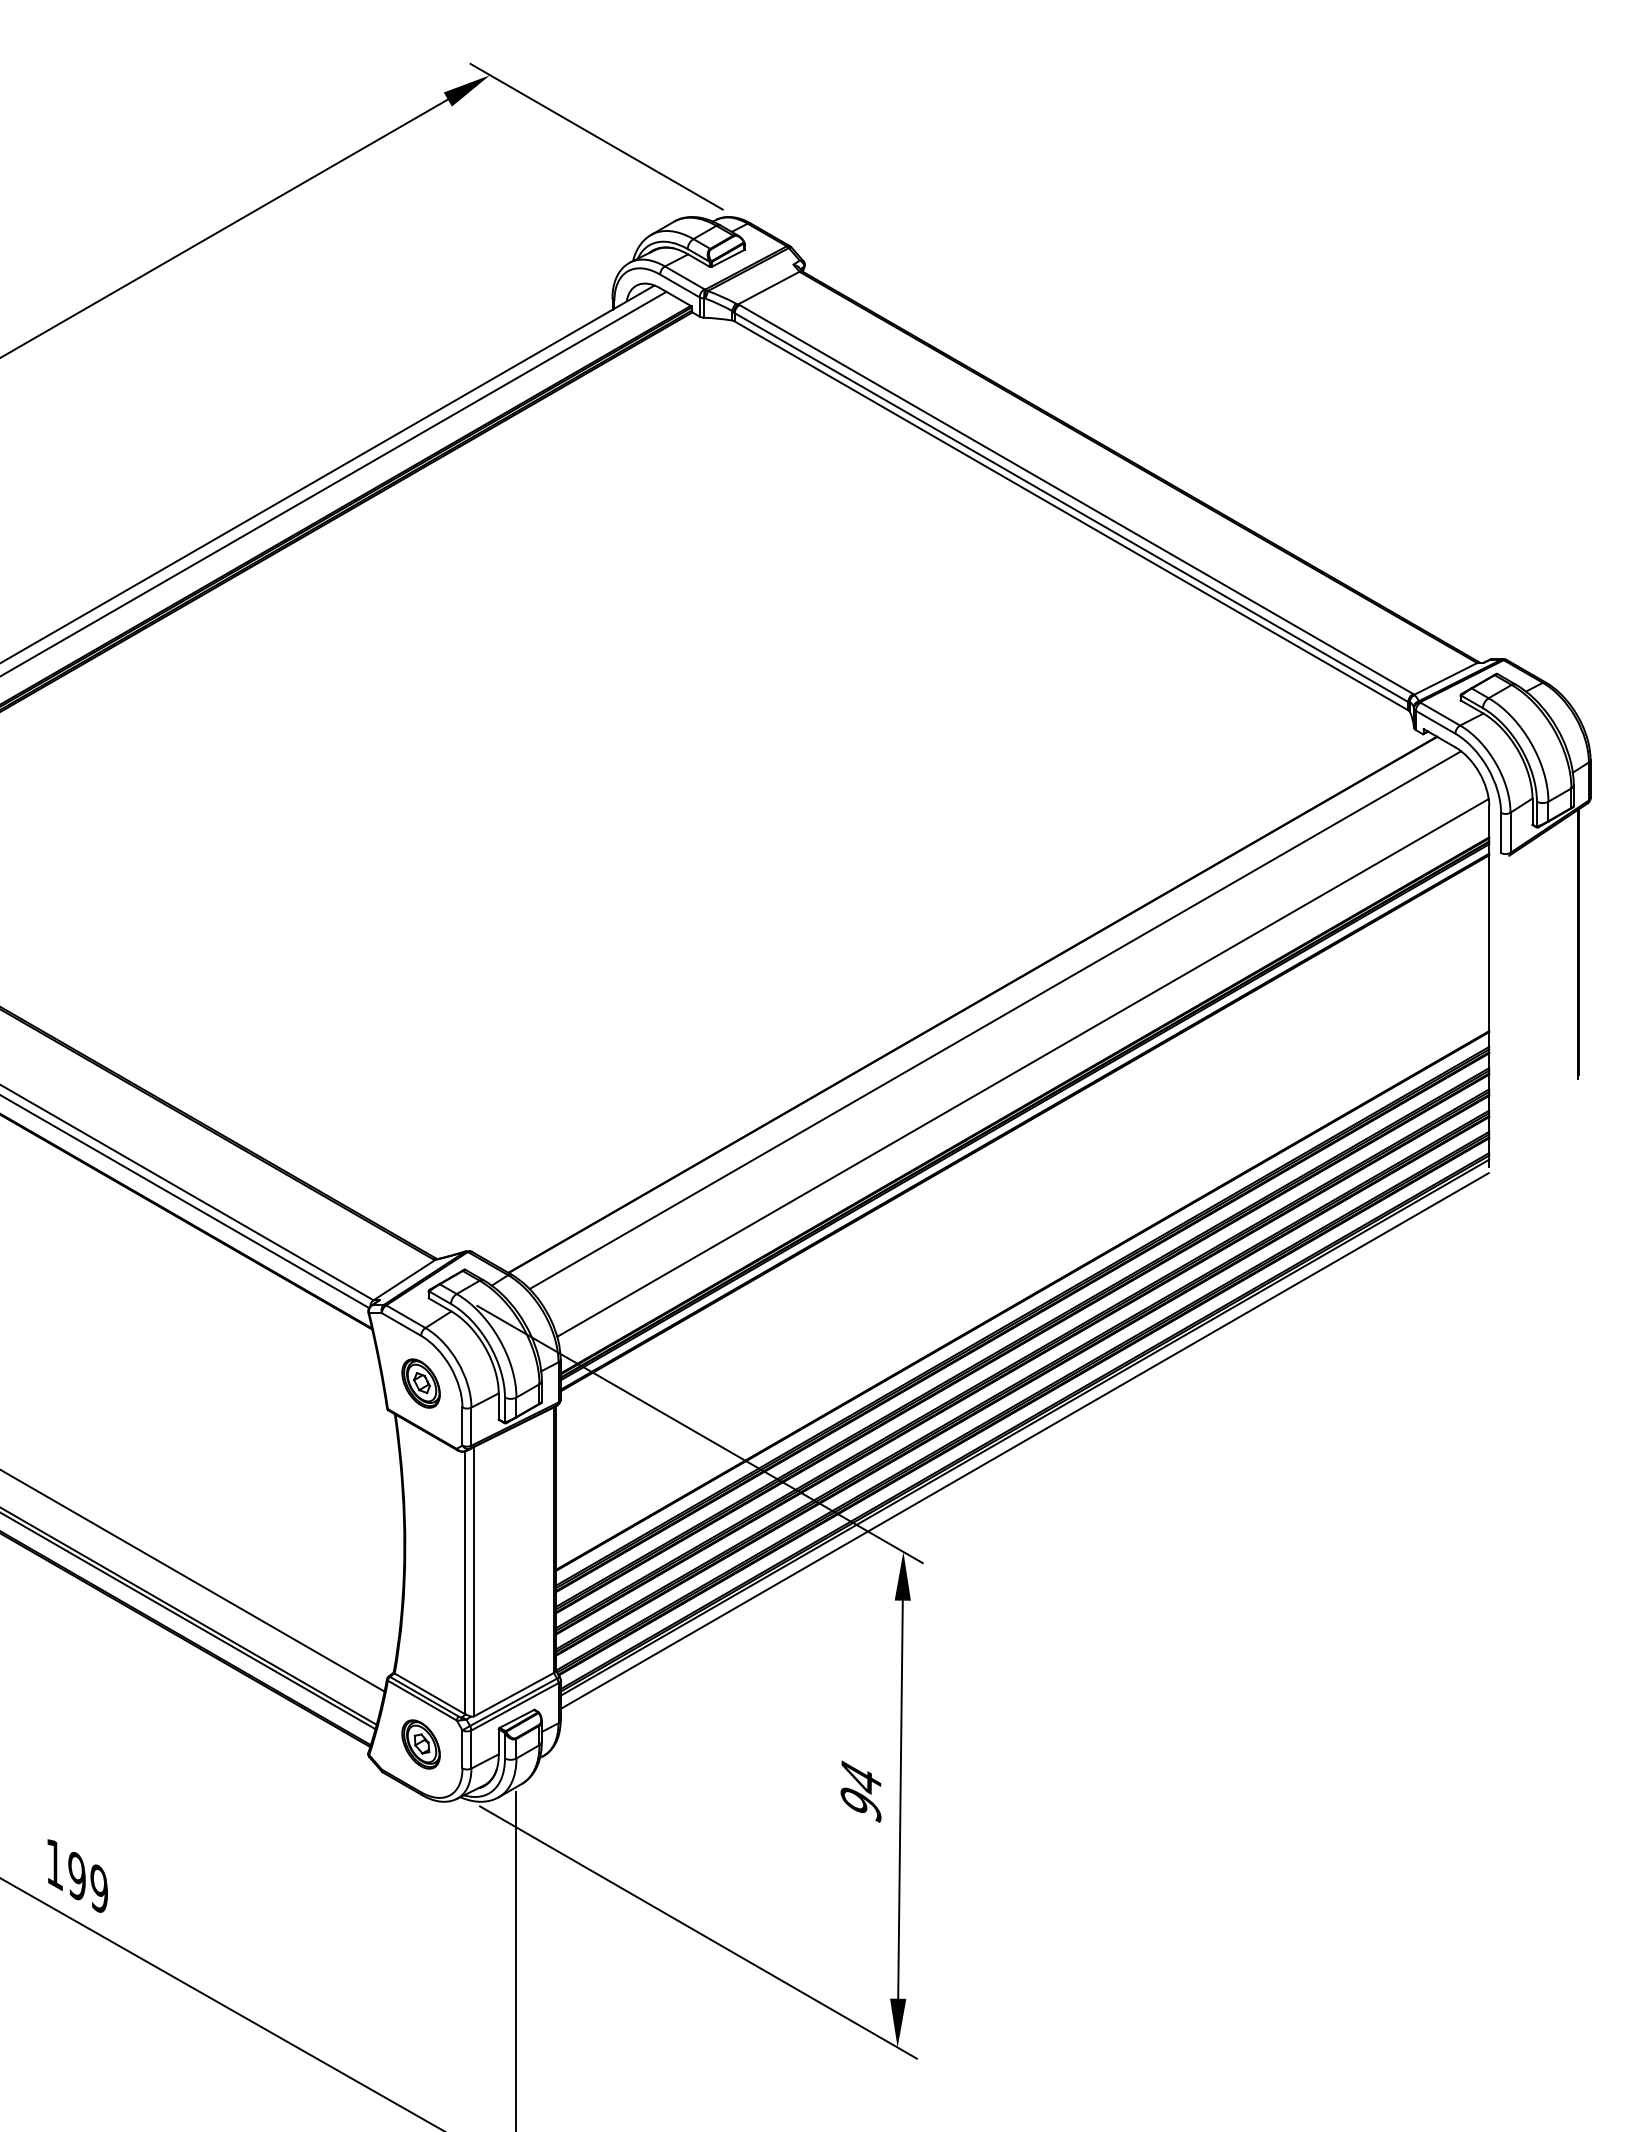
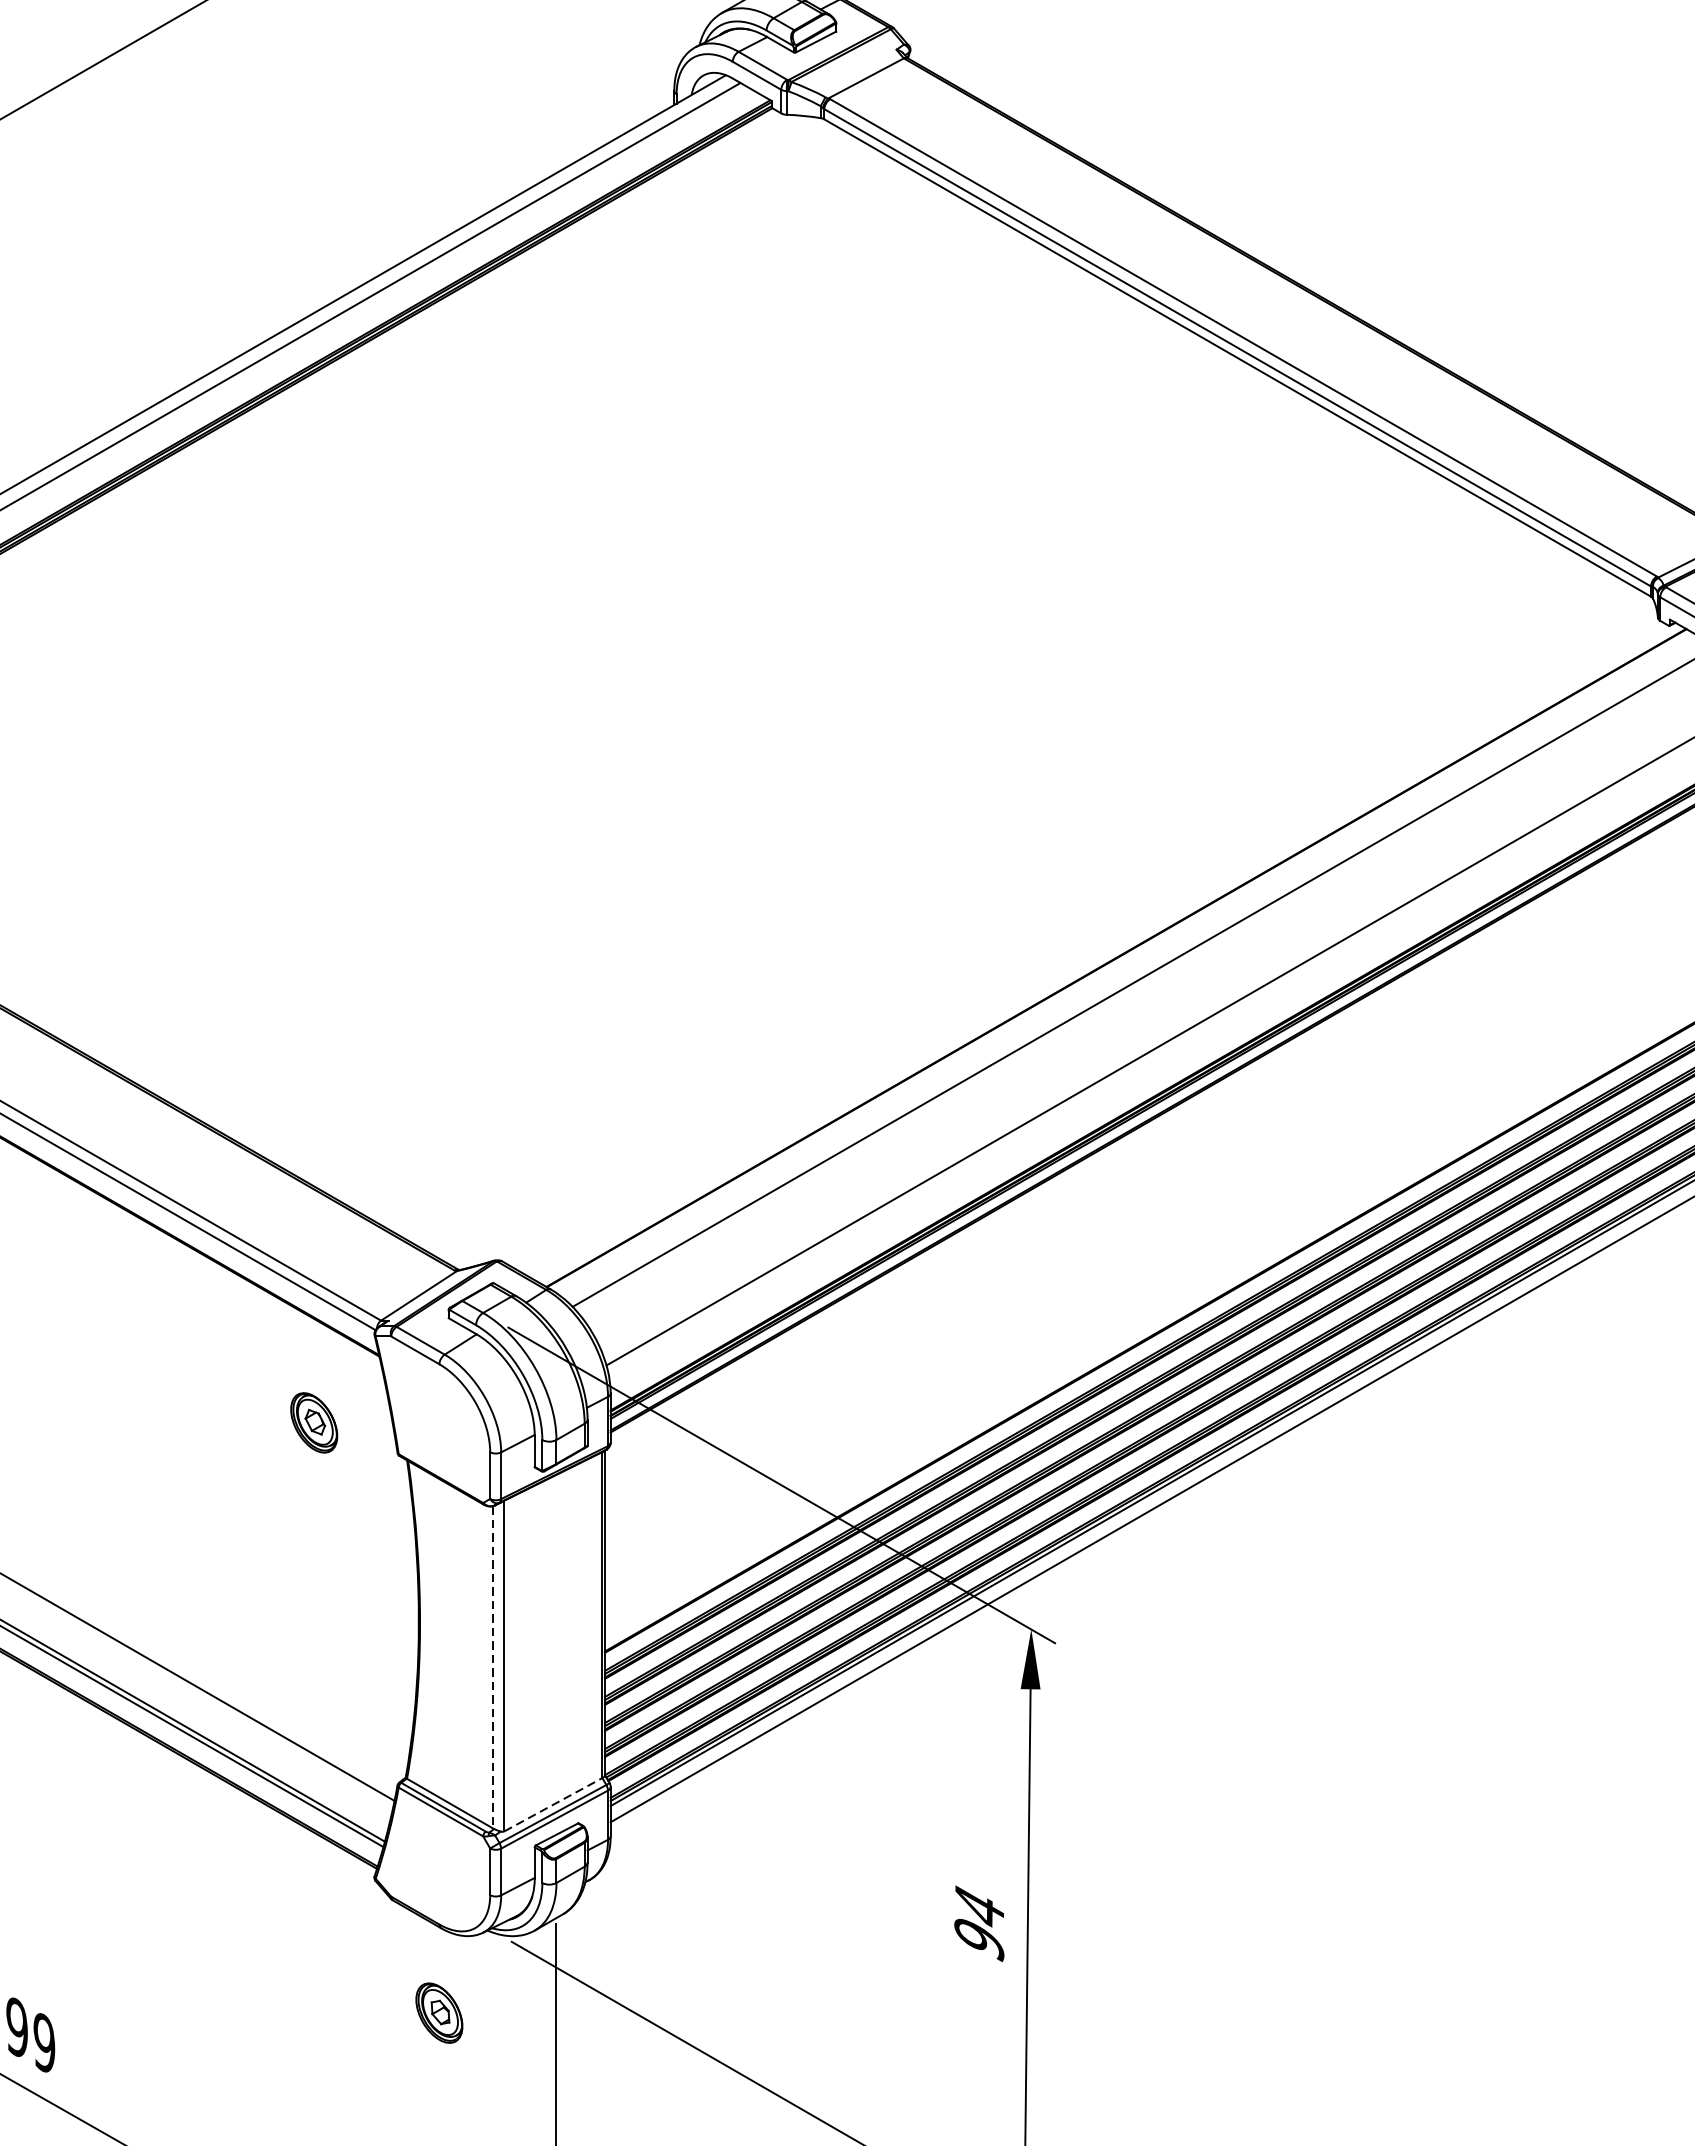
part: (420, 1383) -> (313, 1422), moved
line: (465, 1583) -> (493, 1668), solid -> dashed
line: (514, 1694) -> (554, 1804), solid -> dashed
part: (420, 1744) -> (438, 2013), moved

